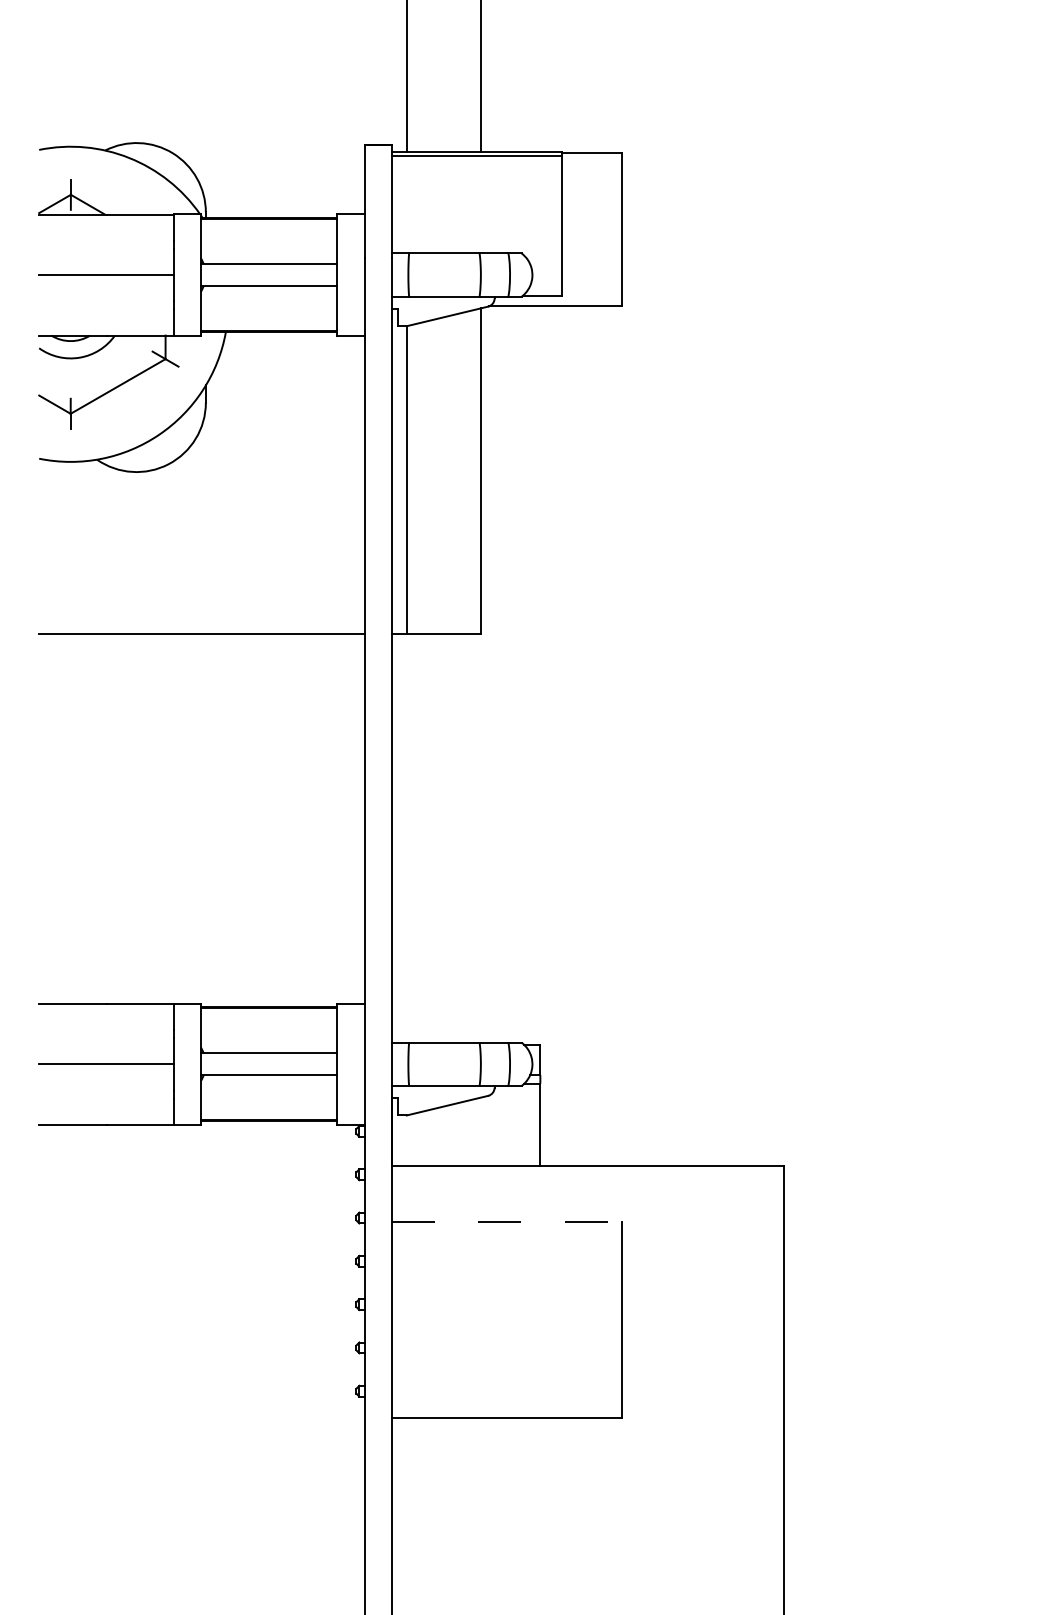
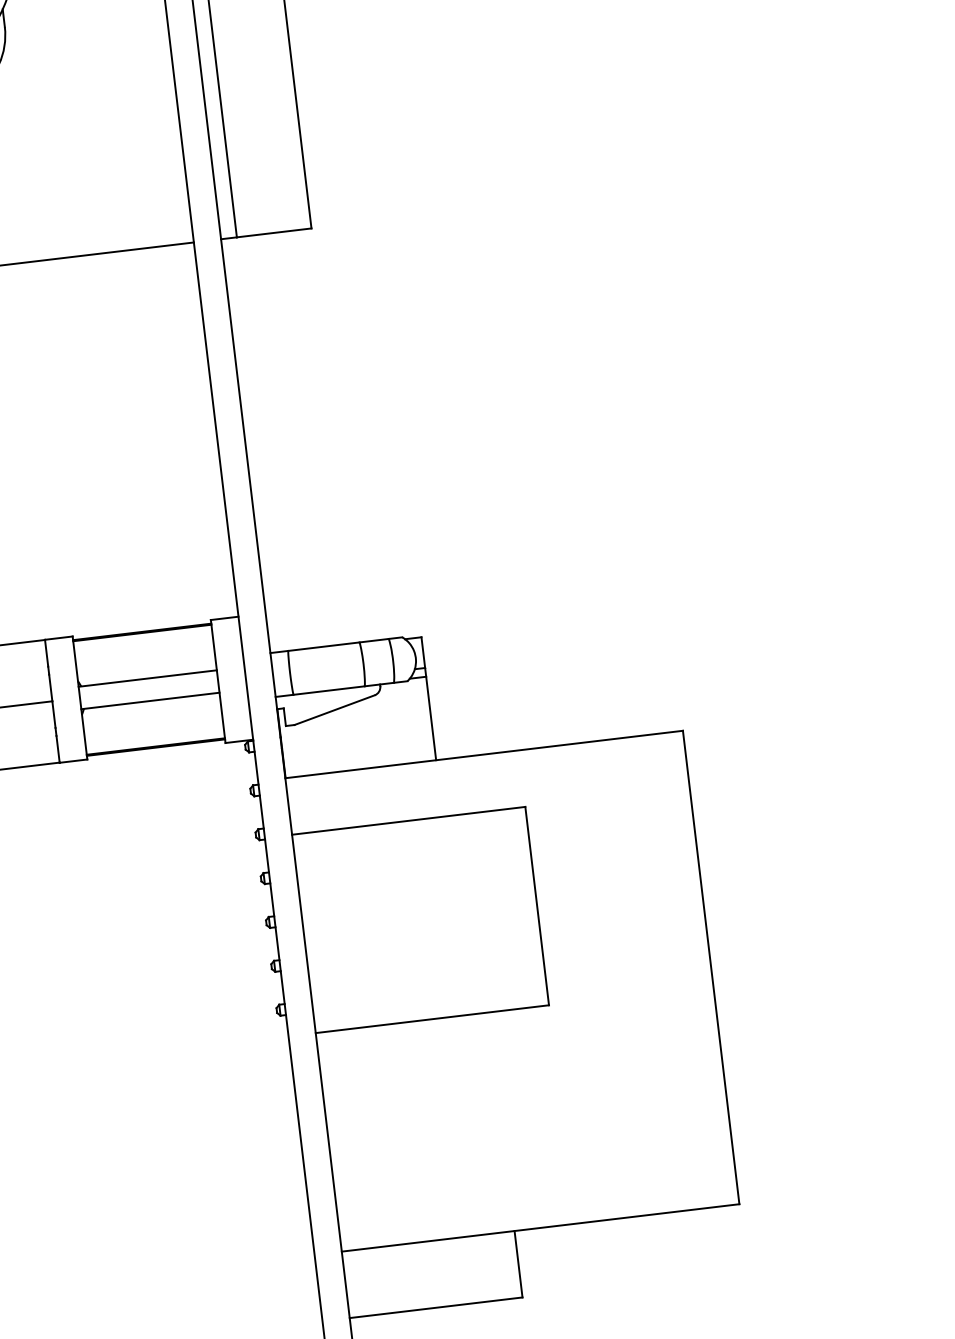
line: (507, 1221) -> (409, 820), dashed -> solid

